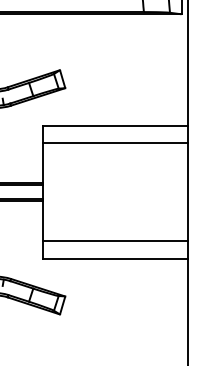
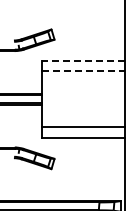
line: (114, 126) -> (82, 61), solid -> dashed
line: (115, 143) -> (83, 71), solid -> dashed

